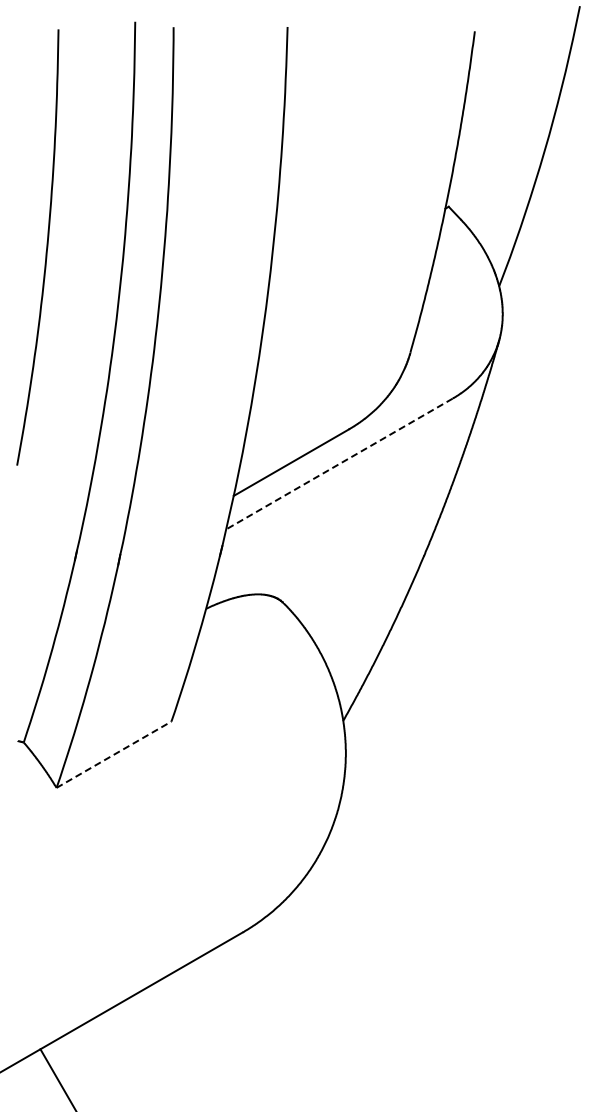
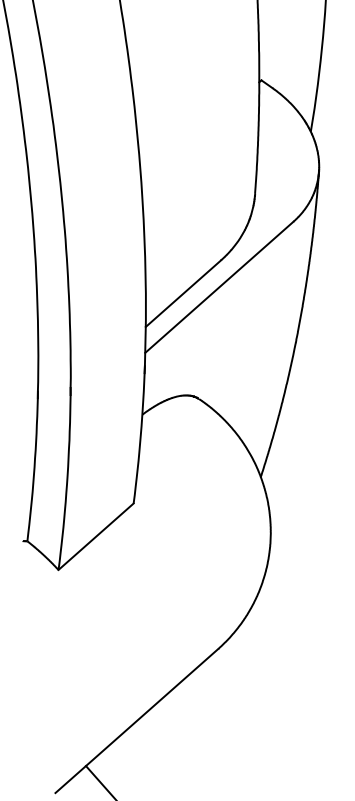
line: (339, 464) -> (219, 287), dashed -> solid
line: (114, 754) -> (96, 536), dashed -> solid

